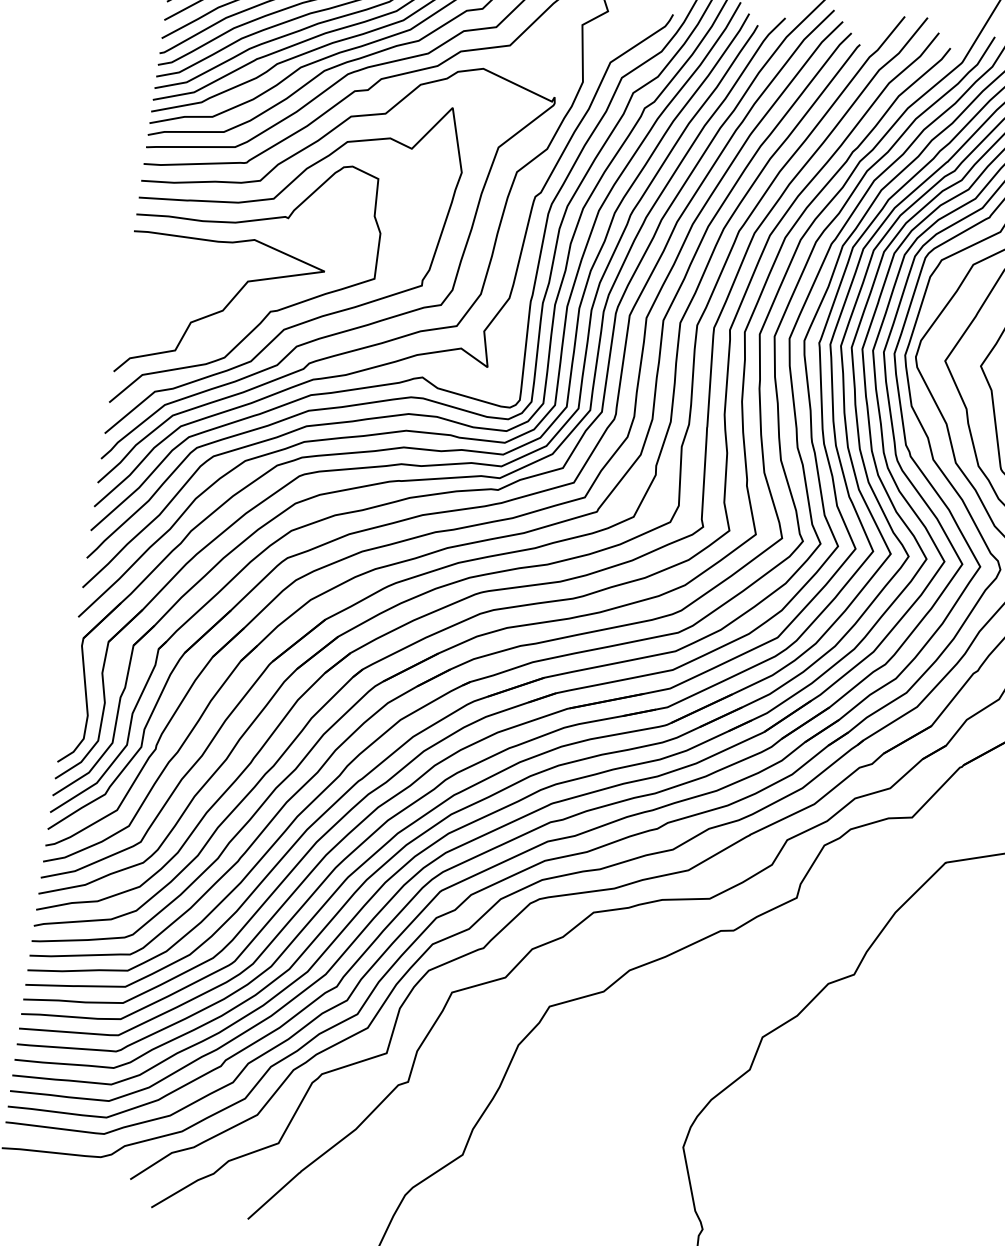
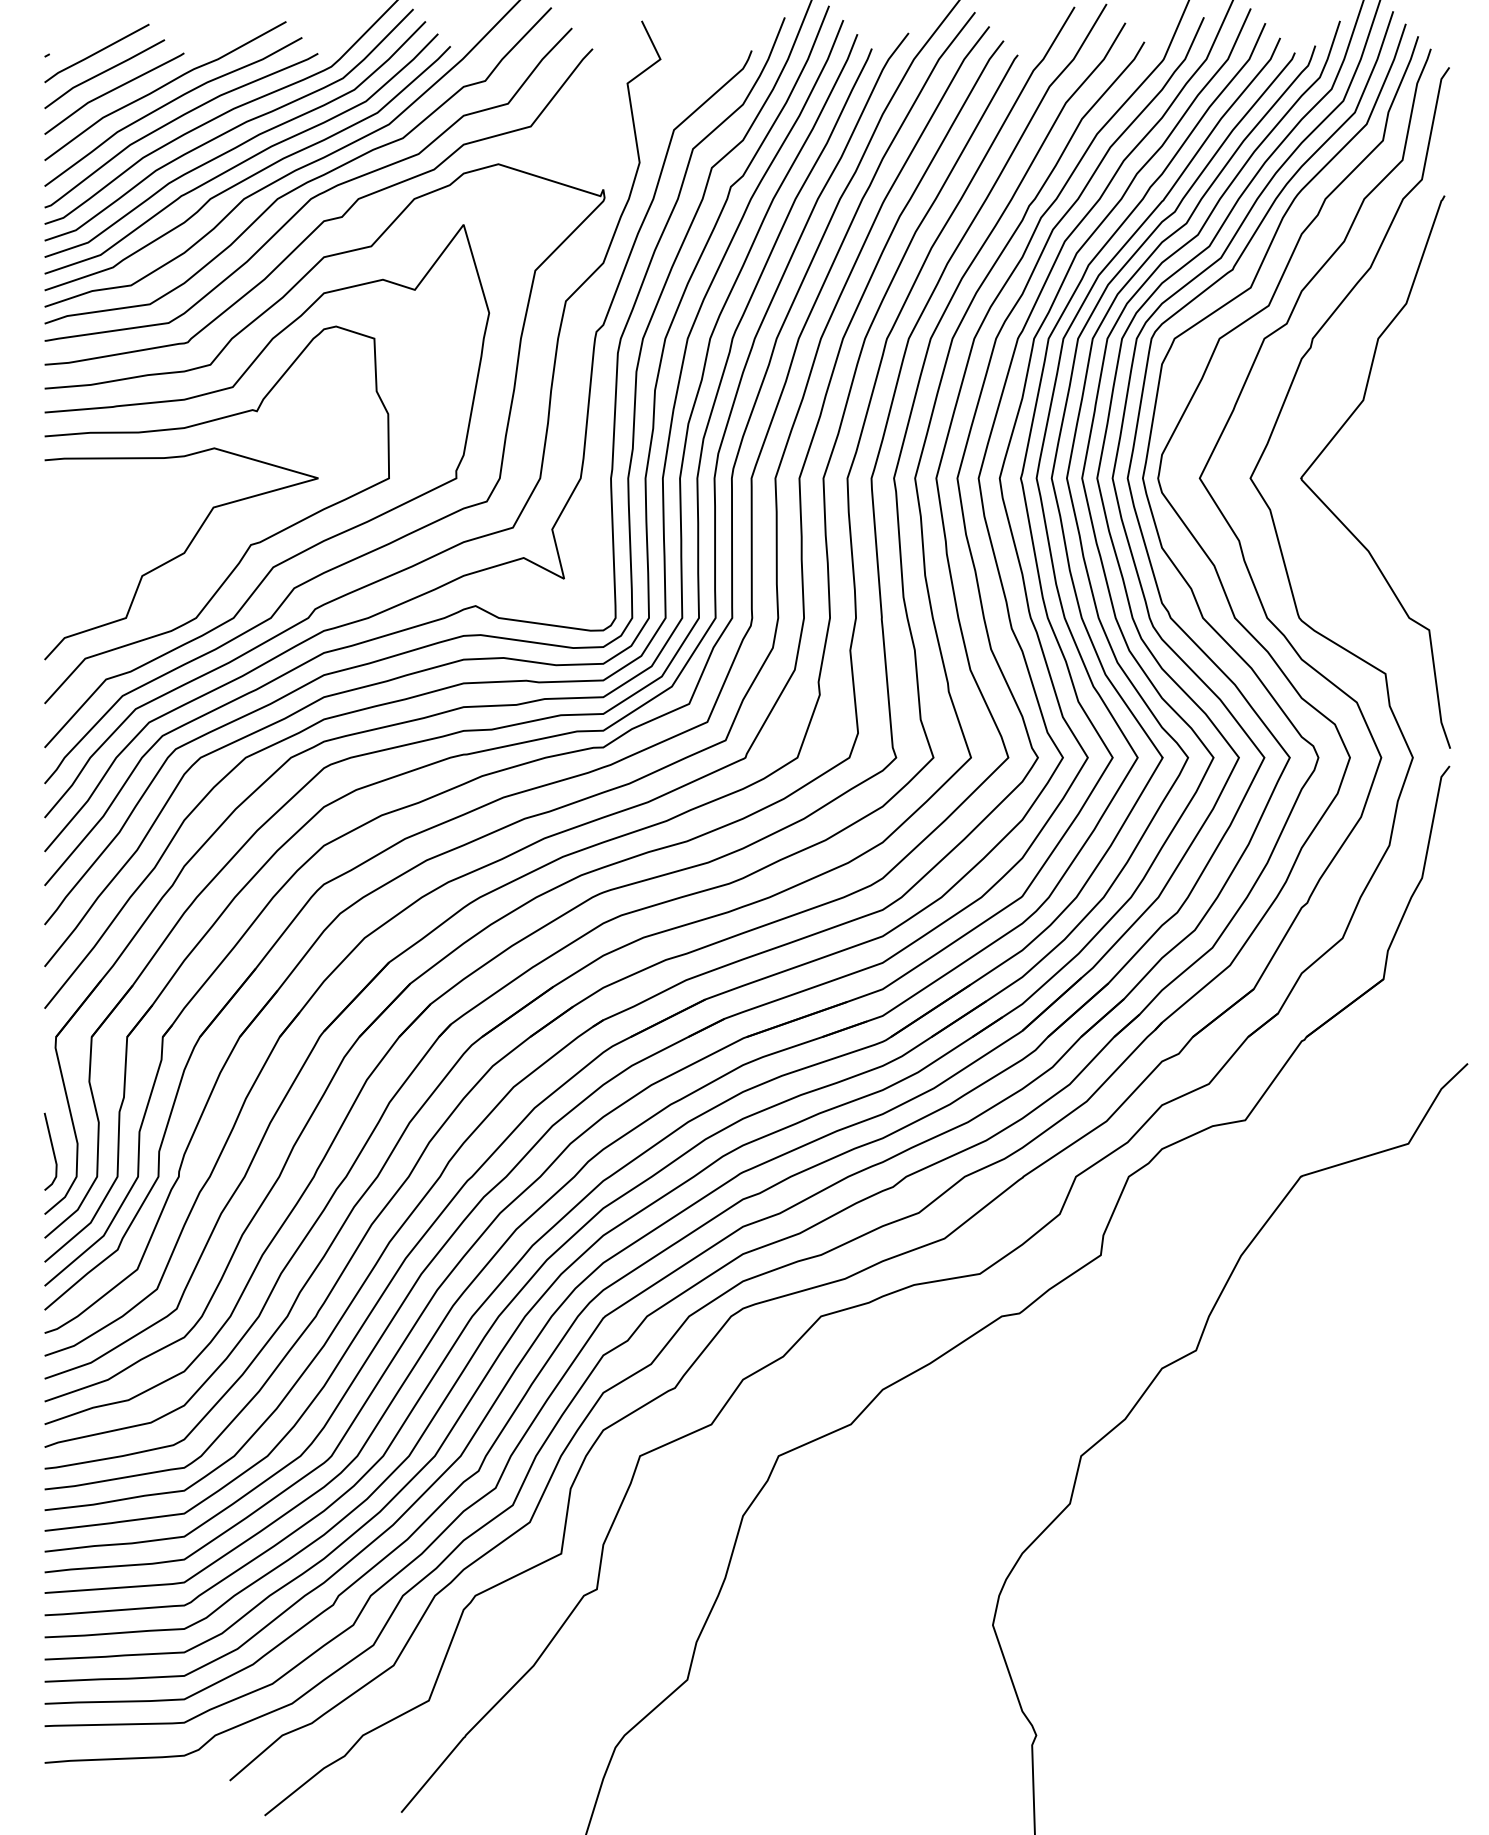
line: (69, 718) -> (52, 1151), added

